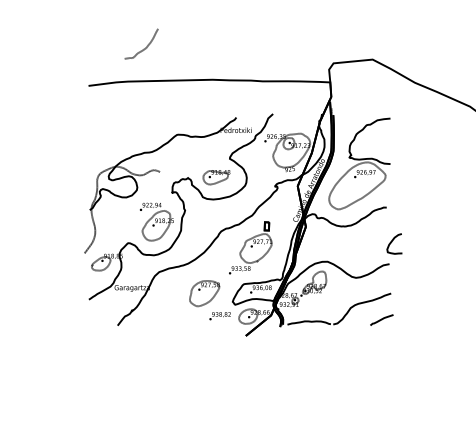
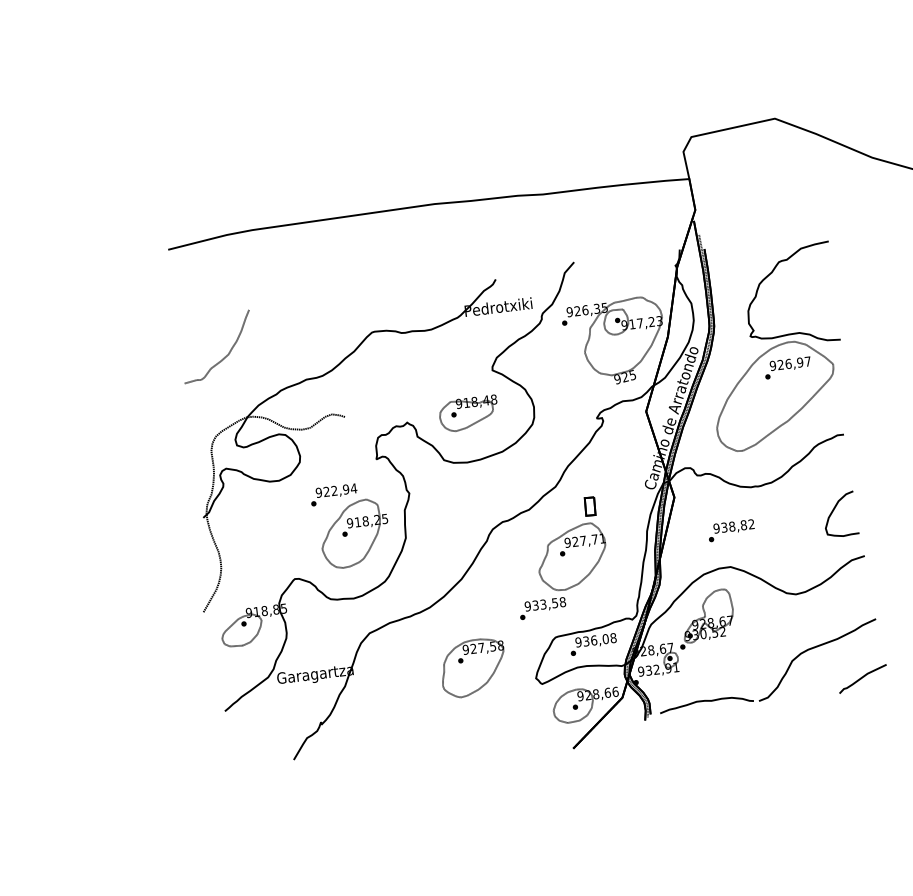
curve: (143, 48) -> (222, 356), moved
curve: (392, 242) -> (835, 512), moved
text: (219, 316) -> (730, 531), moved

